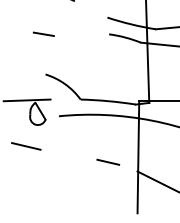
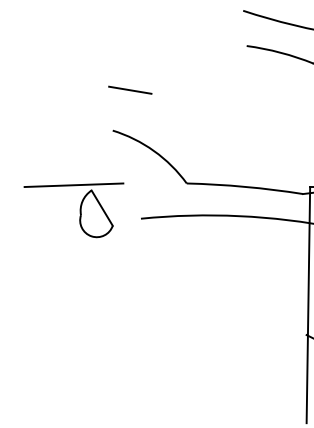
line: (43, 33) -> (129, 88), moved
line: (26, 146) -> (72, 282), removed
line: (108, 161) -> (245, 313), removed

